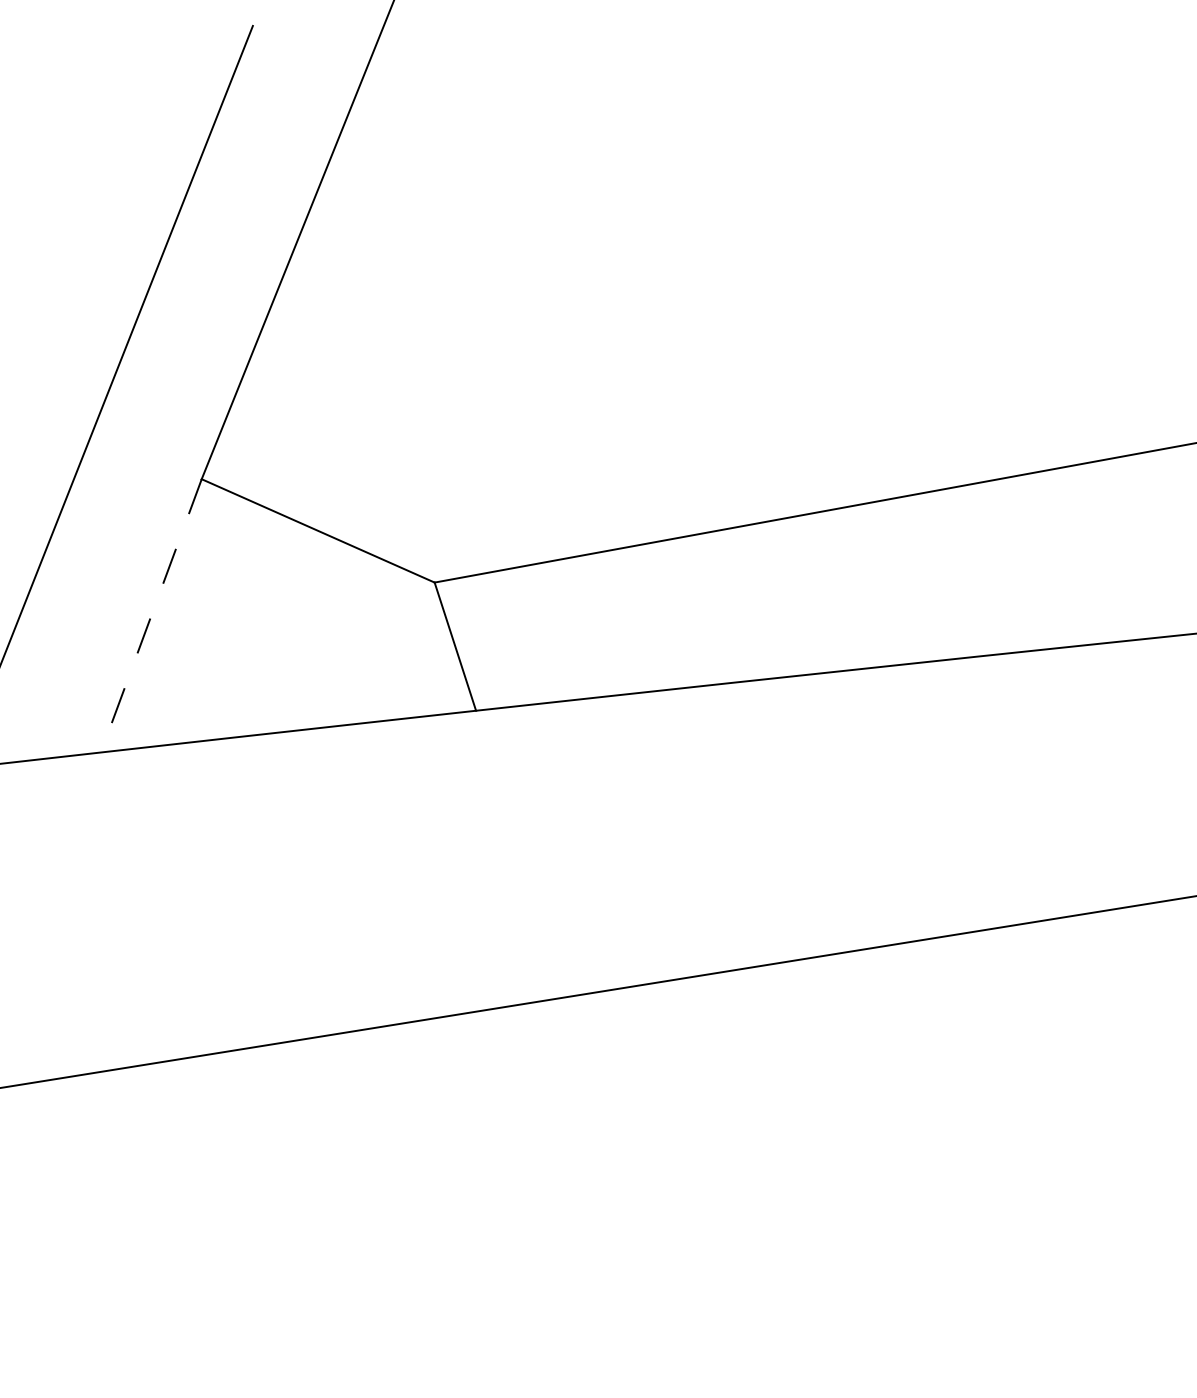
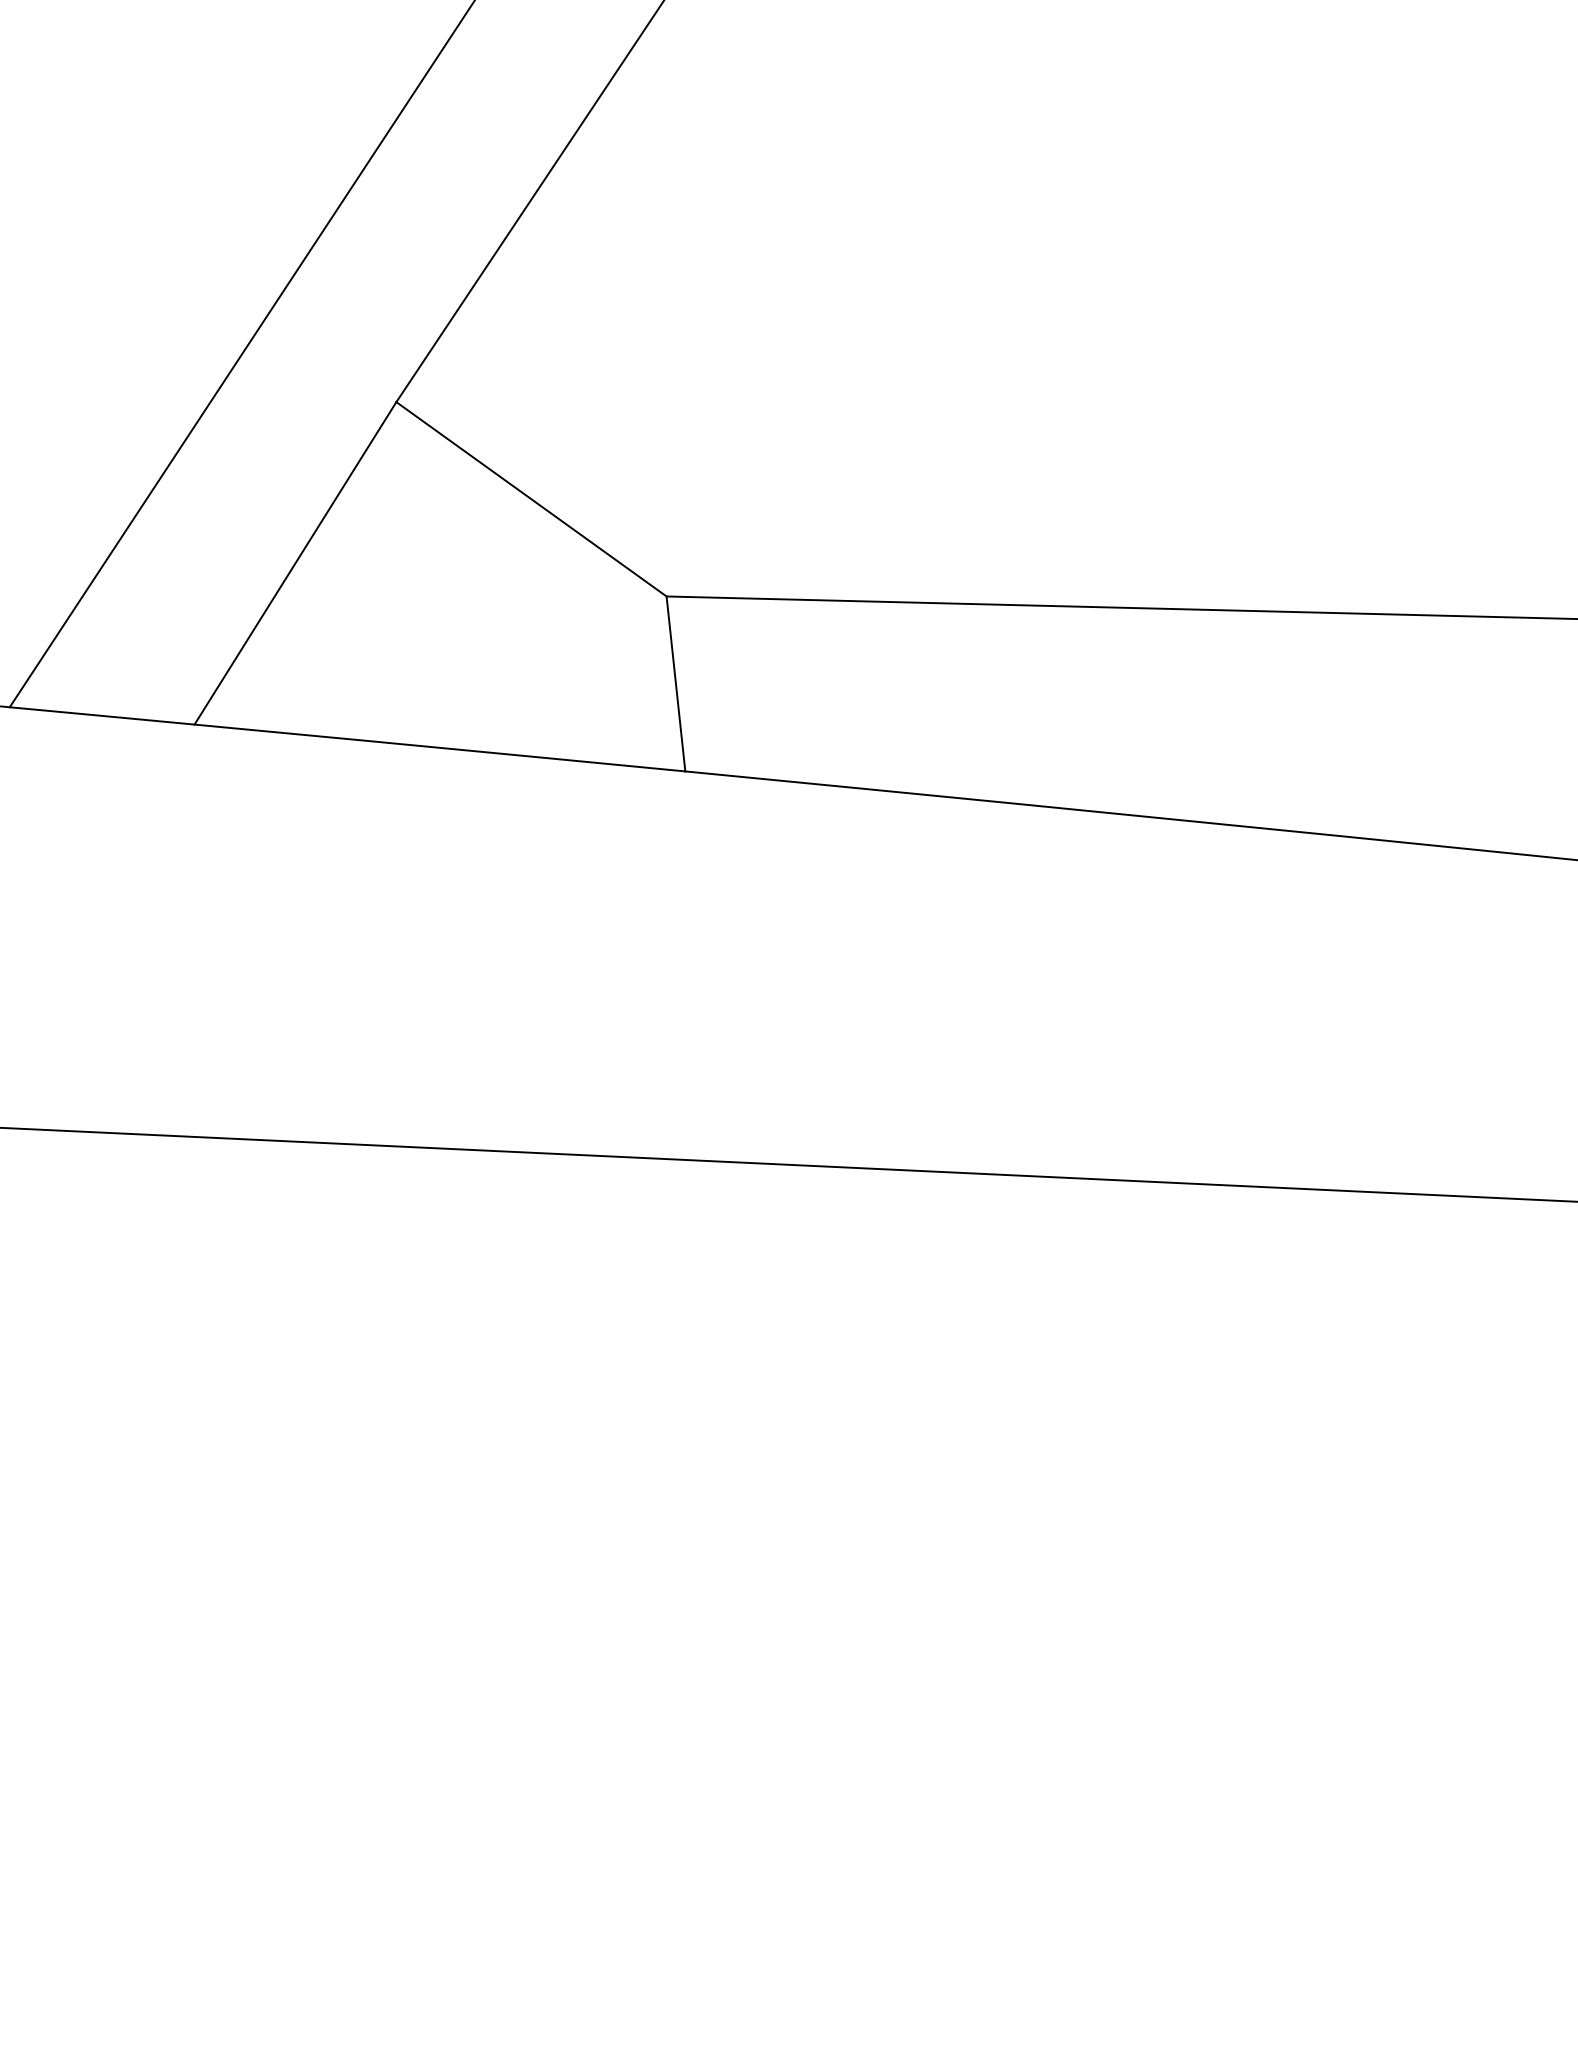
line: (151, 615) -> (295, 563), dashed -> solid

